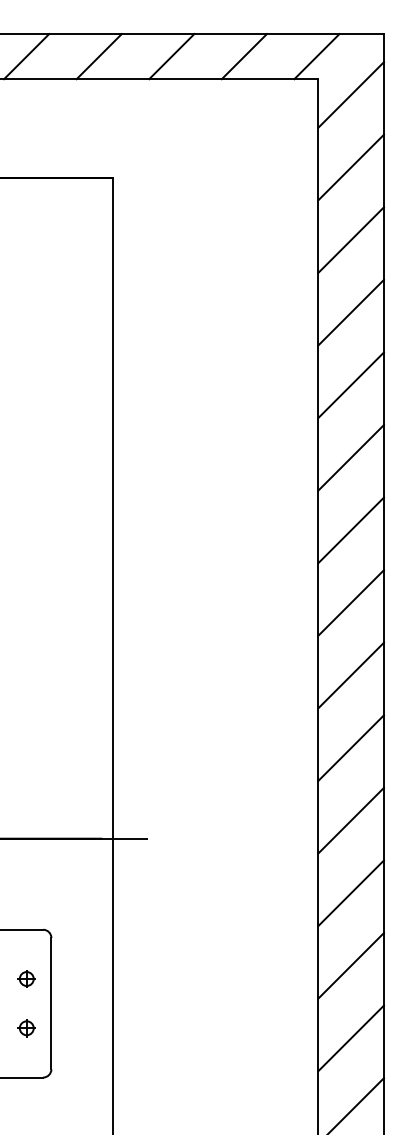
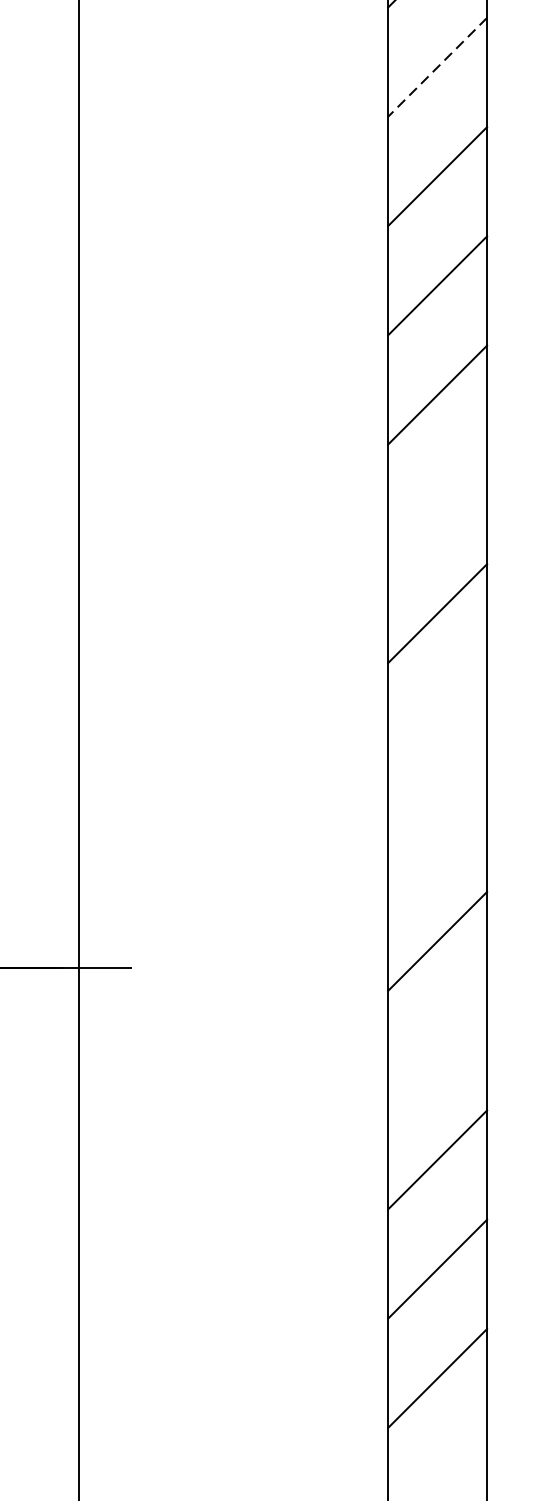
line: (350, 240) -> (436, 67), solid -> dashed
line: (350, 530) -> (436, 504), removed
line: (350, 675) -> (436, 722), removed
line: (350, 748) -> (436, 832), removed
line: (350, 893) -> (436, 1050), removed

